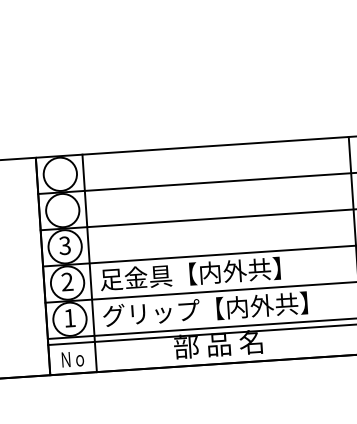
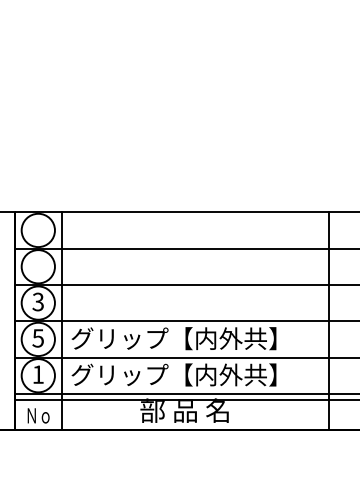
text: (202, 273) -> (173, 338), 足金具【内外共】 -> グリップ【内外共】
text: (66, 282) -> (37, 338), 2 -> 5

